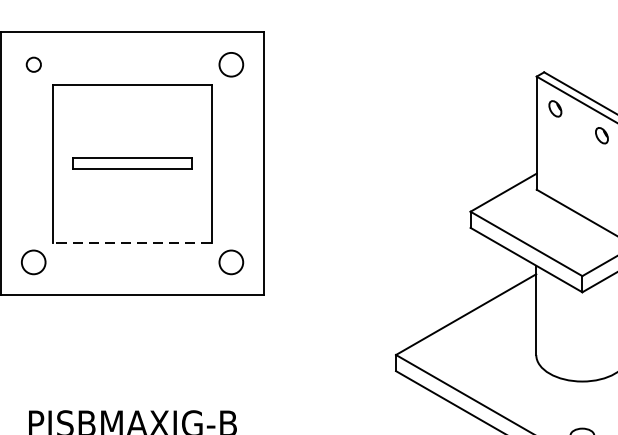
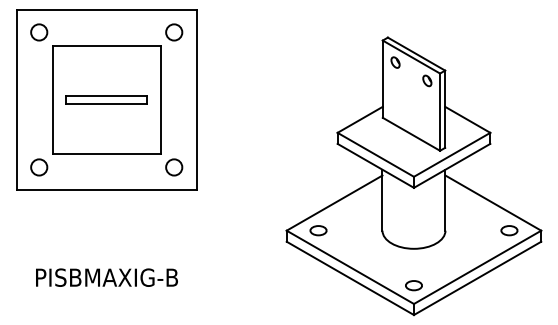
circle: (34, 64) -> (39, 32), size x1.67
line: (132, 241) -> (106, 153), dashed -> solid
part: (442, 354) -> (318, 230), added

